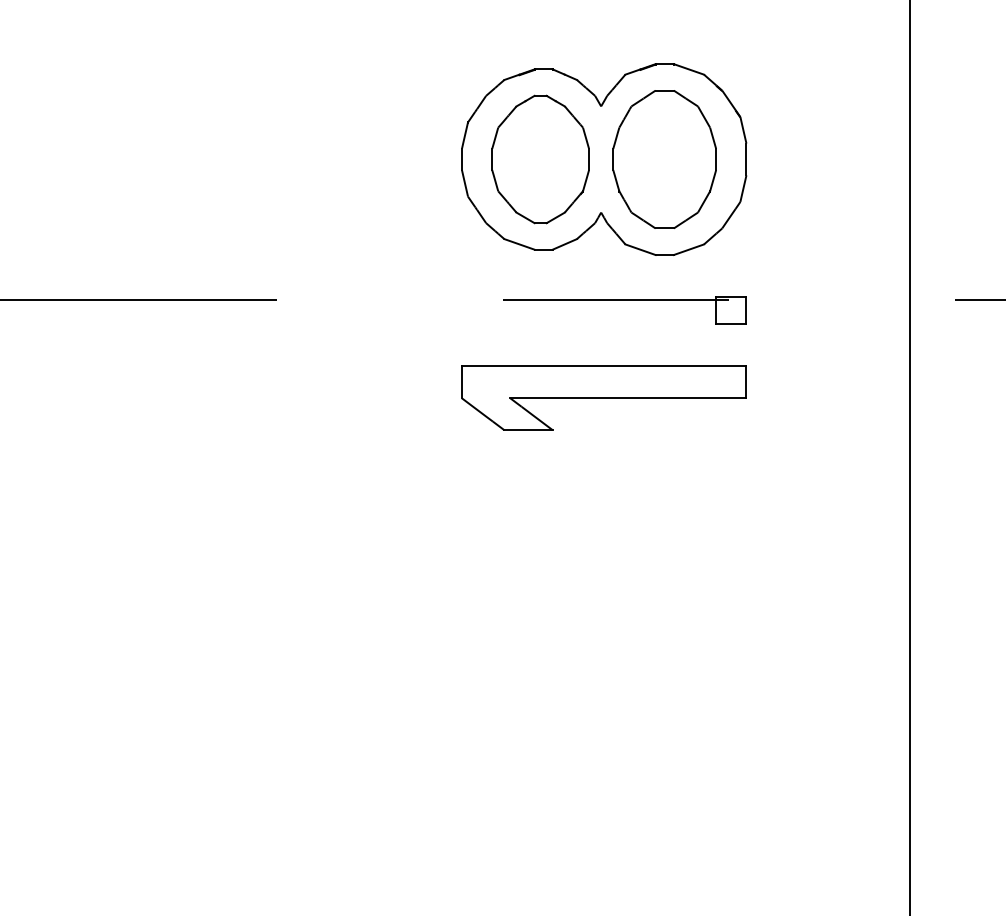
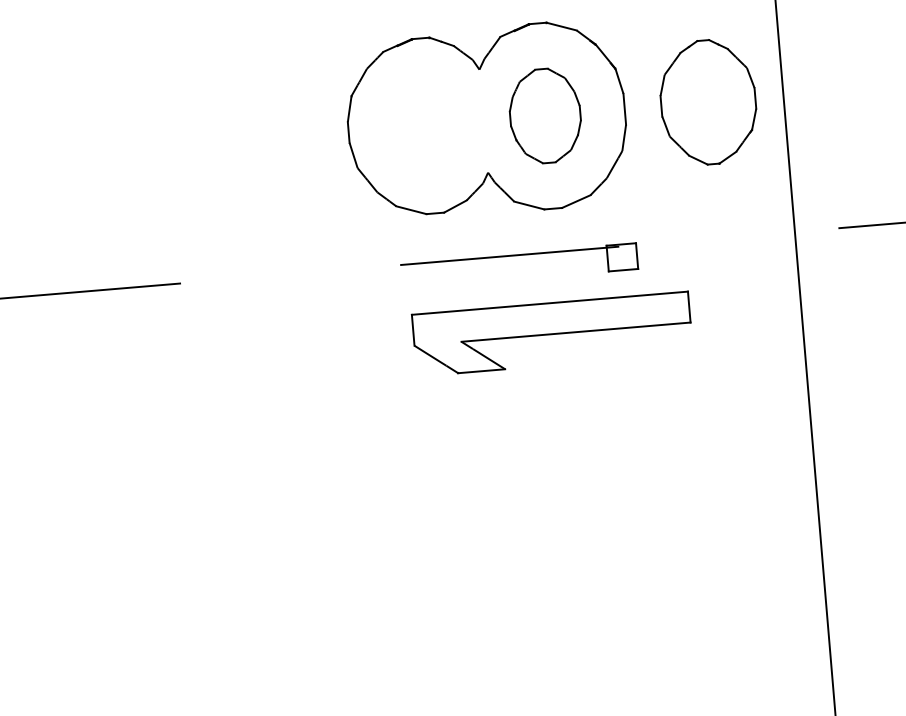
part: (540, 159) -> (708, 102), moved
part: (664, 159) -> (545, 116), size x0.7
part: (603, 397) -> (551, 333), moved

